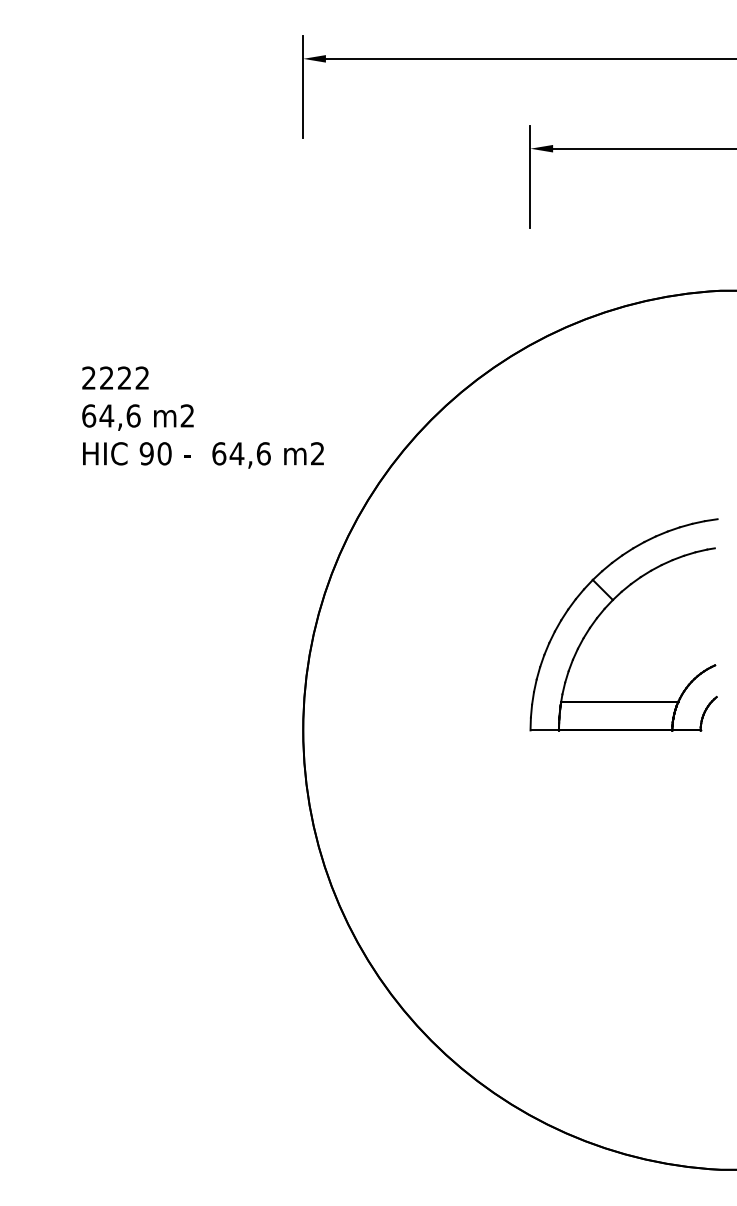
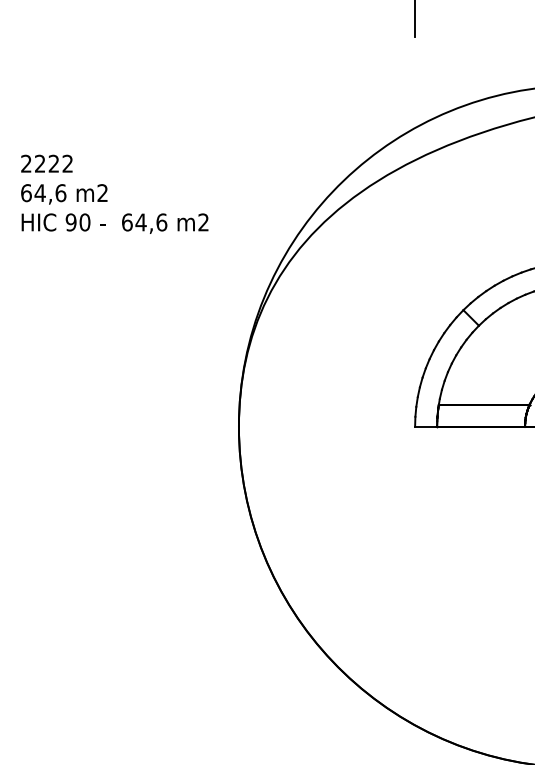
text: (202, 417) -> (114, 194), moved

